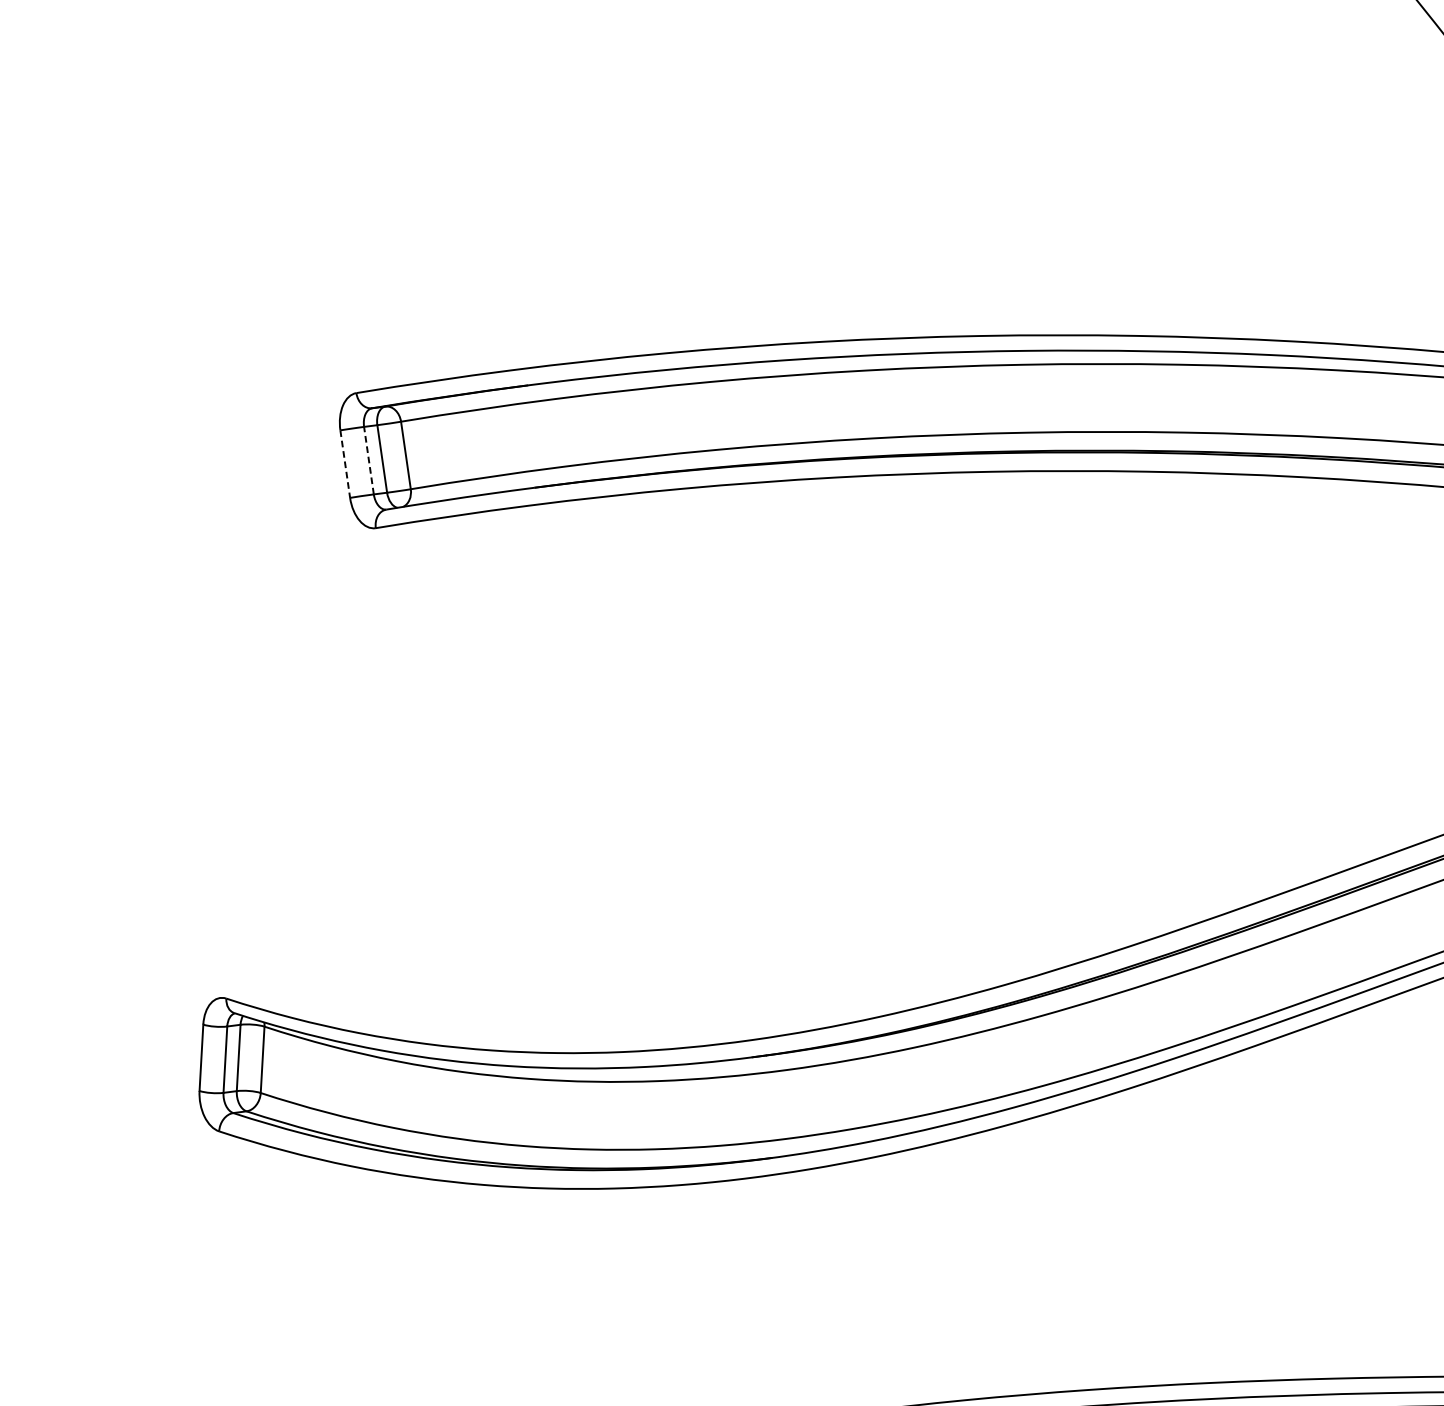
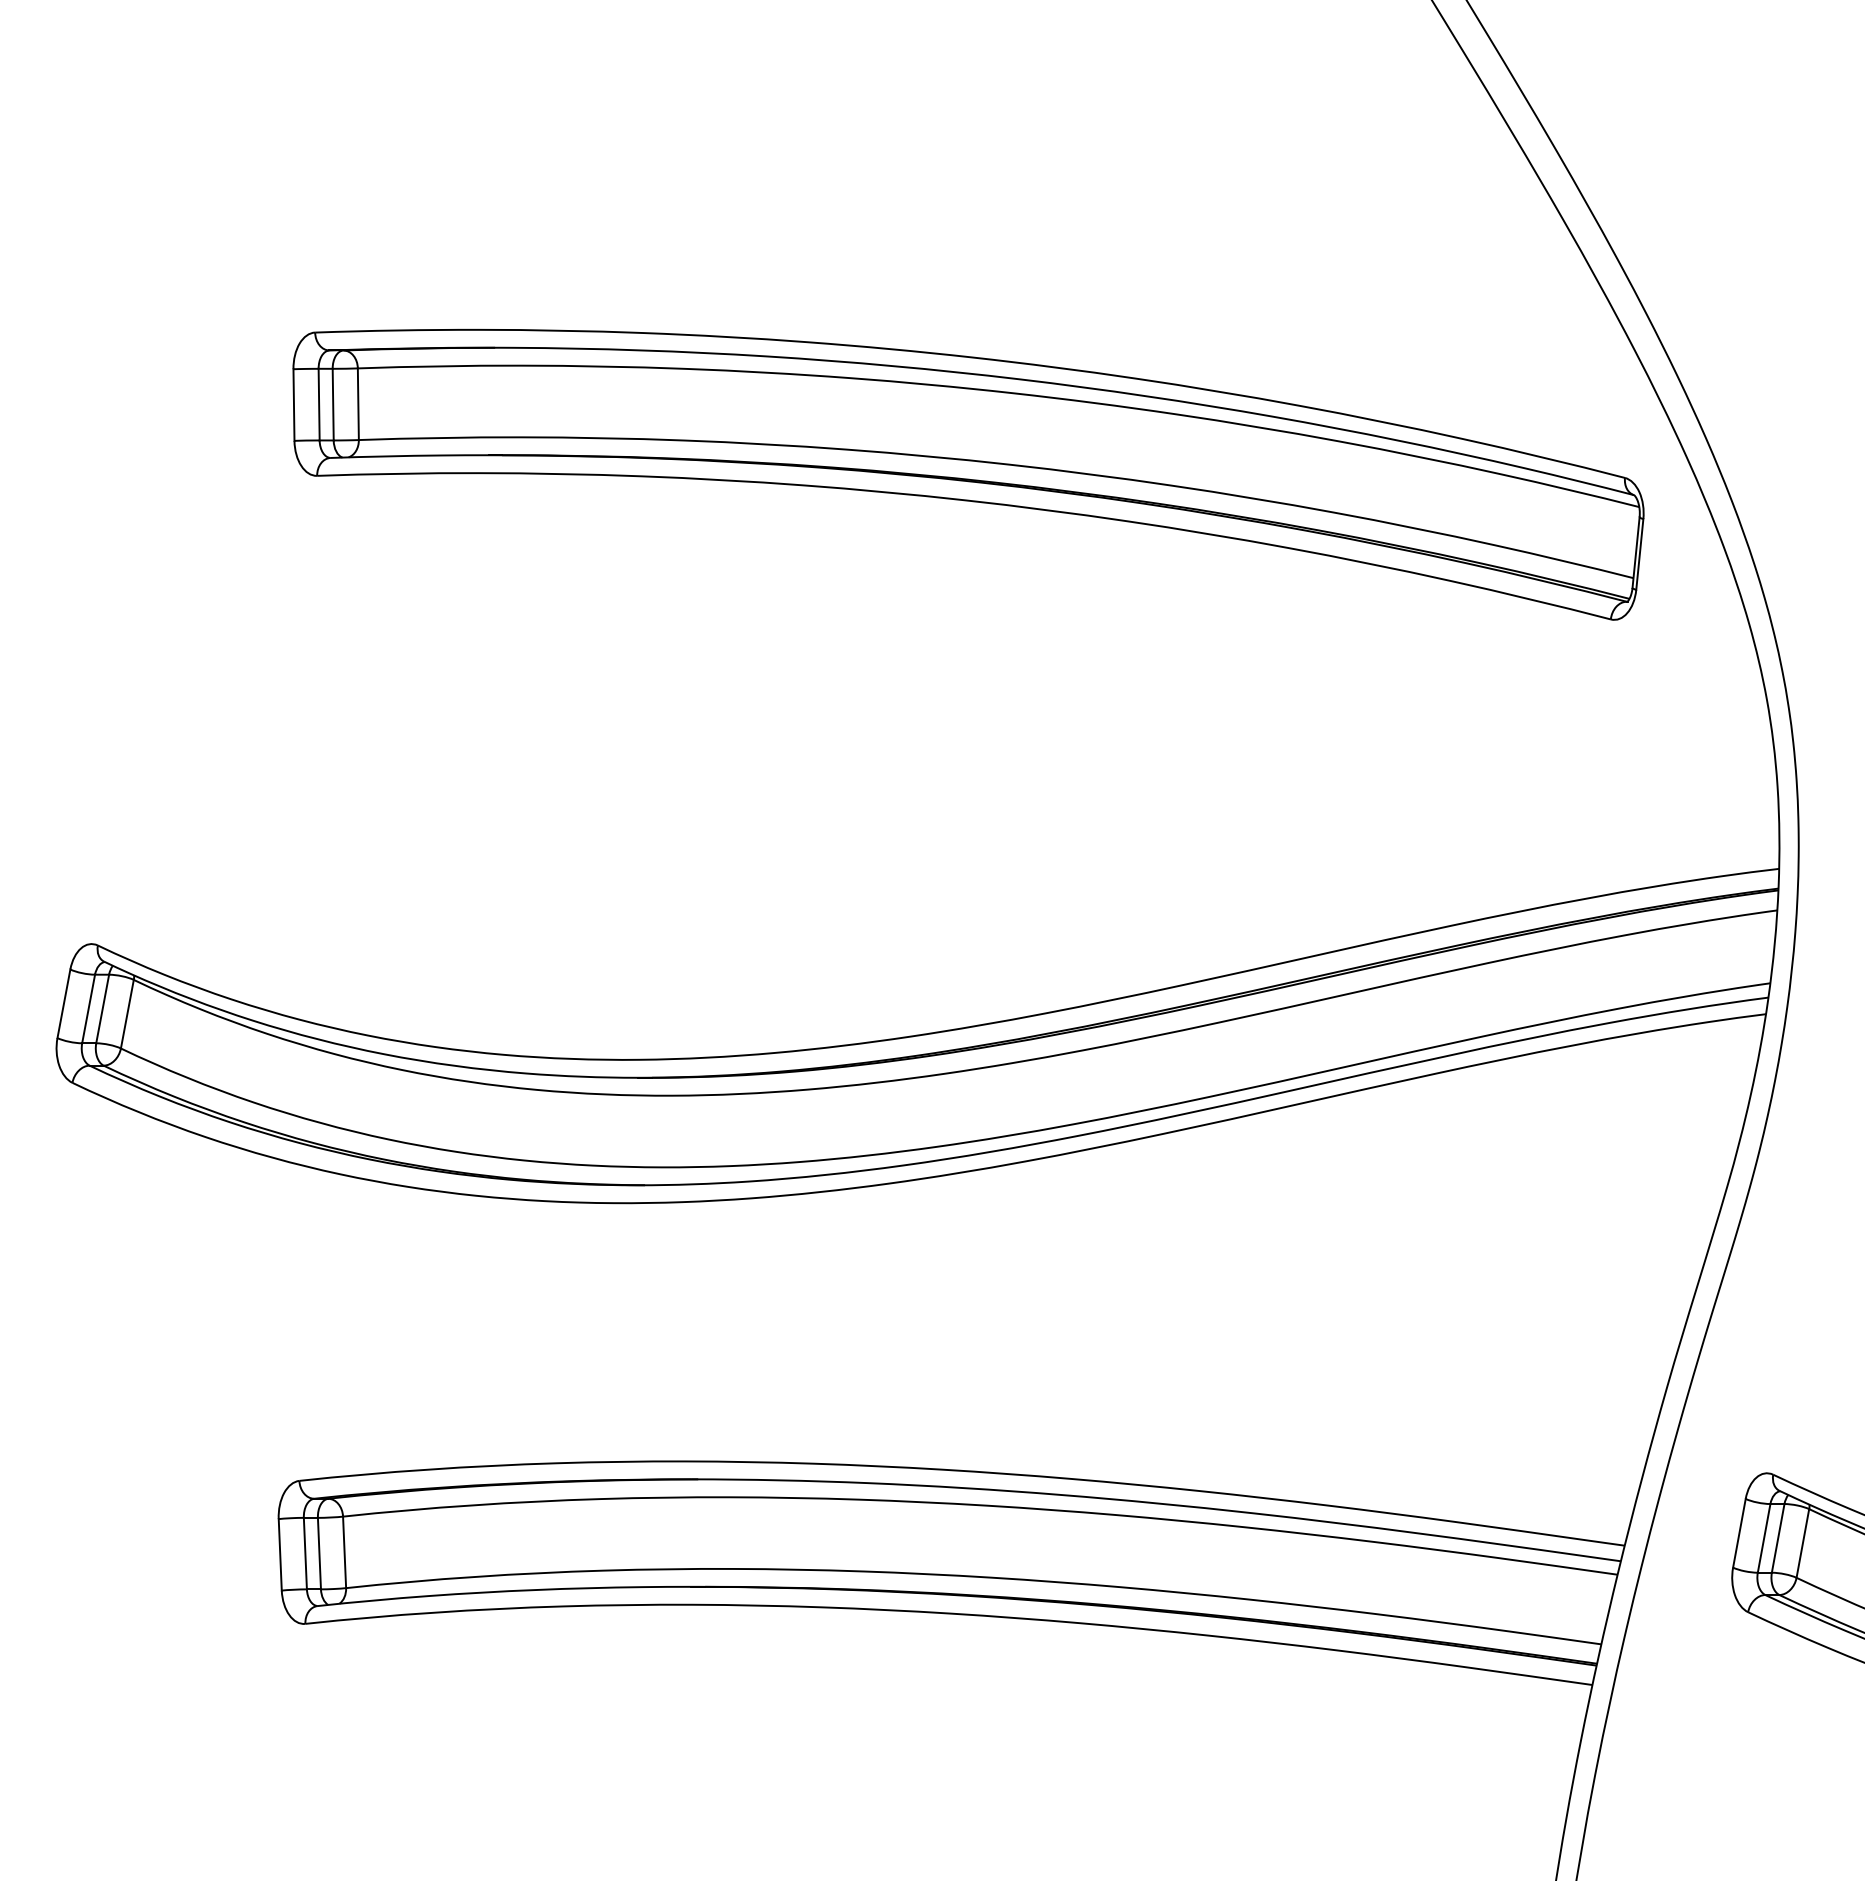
line: (369, 460) -> (319, 404), dashed -> solid
line: (344, 464) -> (293, 405), dashed -> solid

